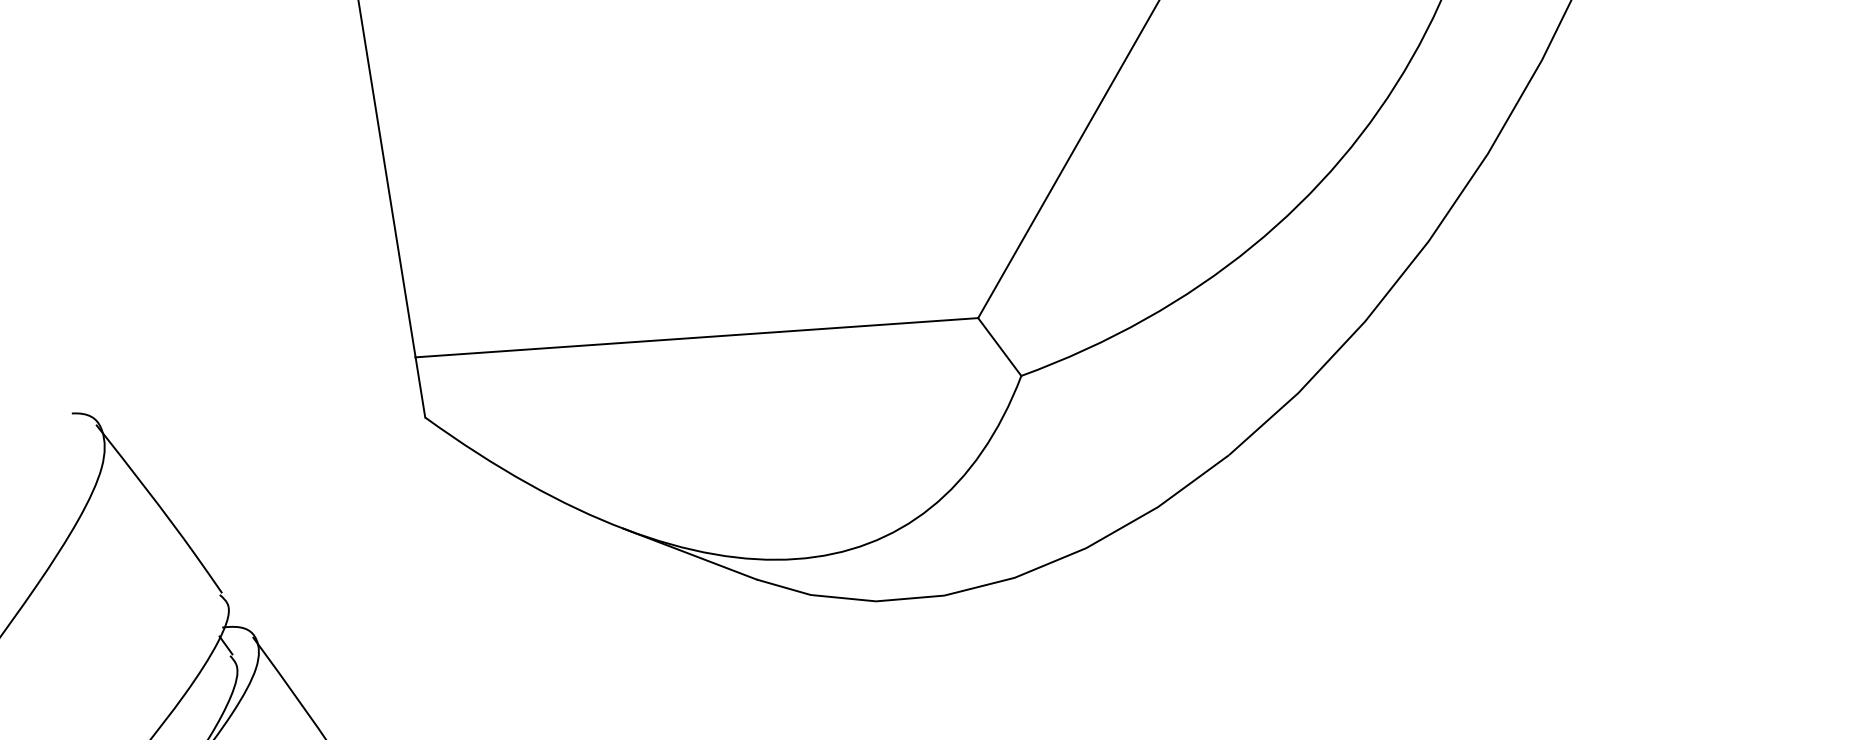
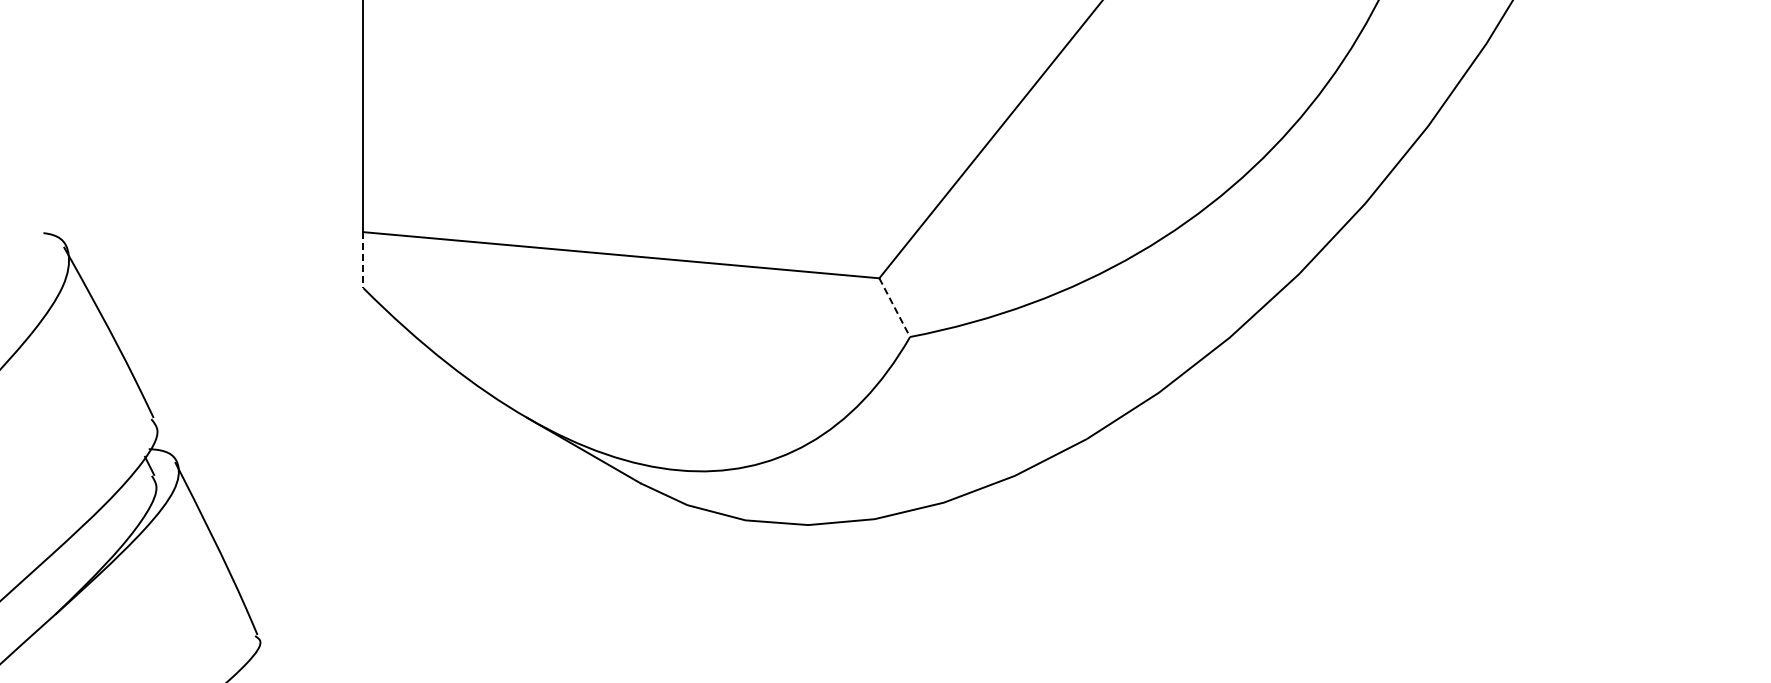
line: (999, 347) -> (894, 308), solid -> dashed
line: (420, 387) -> (363, 260), solid -> dashed

